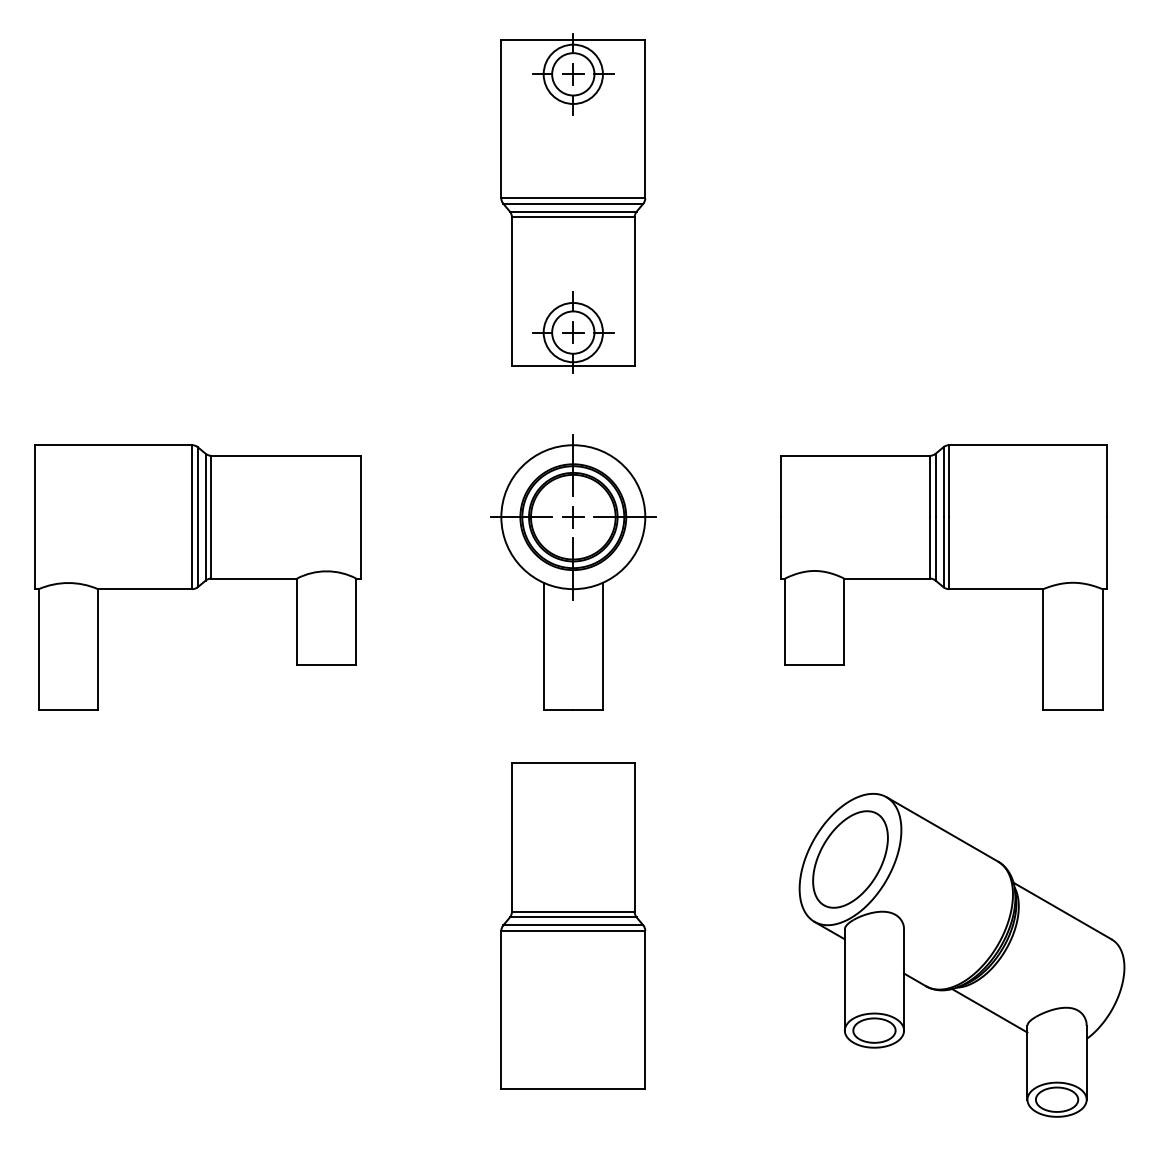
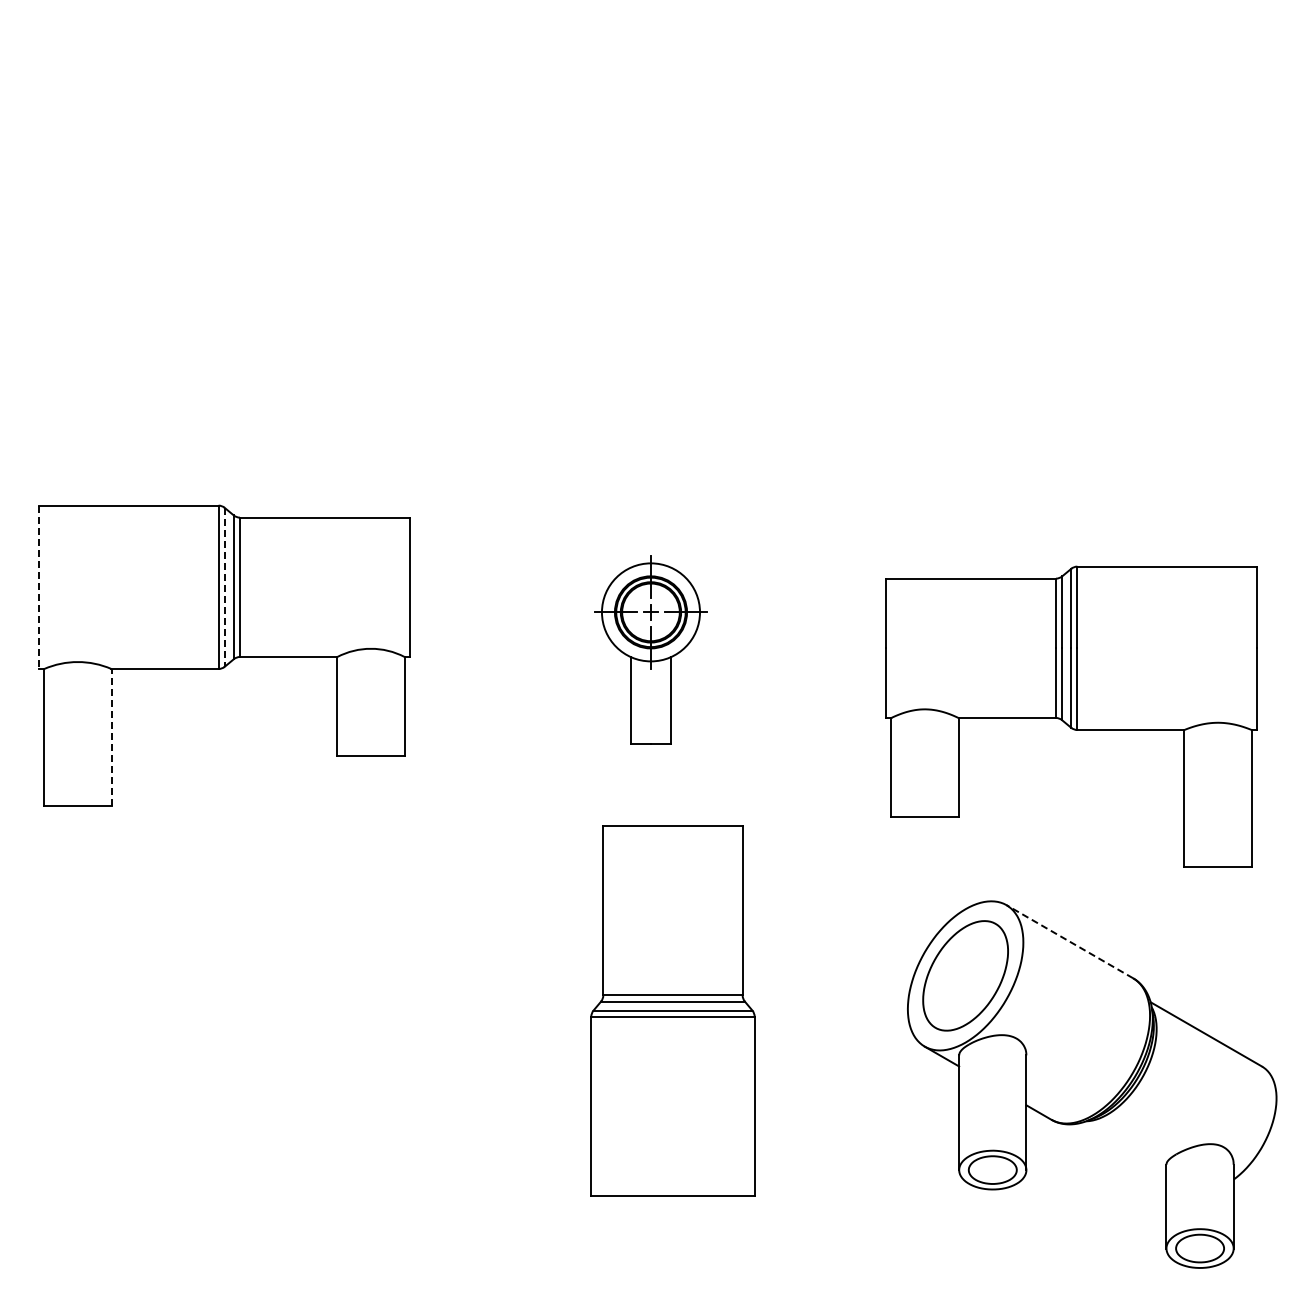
part: (572, 202) -> (650, 230), removed
line: (34, 517) -> (39, 587), solid -> dashed
line: (197, 517) -> (224, 587), solid -> dashed
part: (572, 571) -> (650, 649), size x0.6
part: (943, 577) -> (1071, 716), moved
line: (98, 648) -> (111, 736), solid -> dashed
line: (942, 829) -> (1069, 941), solid -> dashed
part: (572, 925) -> (672, 1010), moved
line: (989, 1010) -> (1123, 1147), removed

